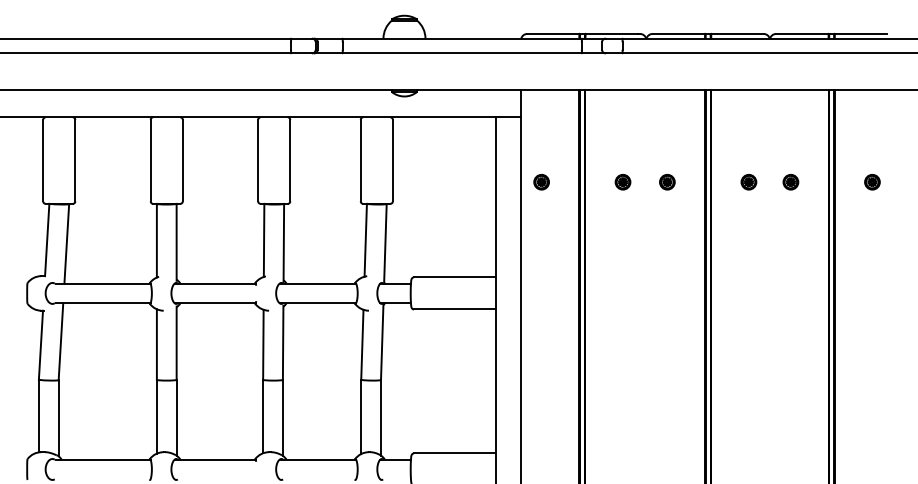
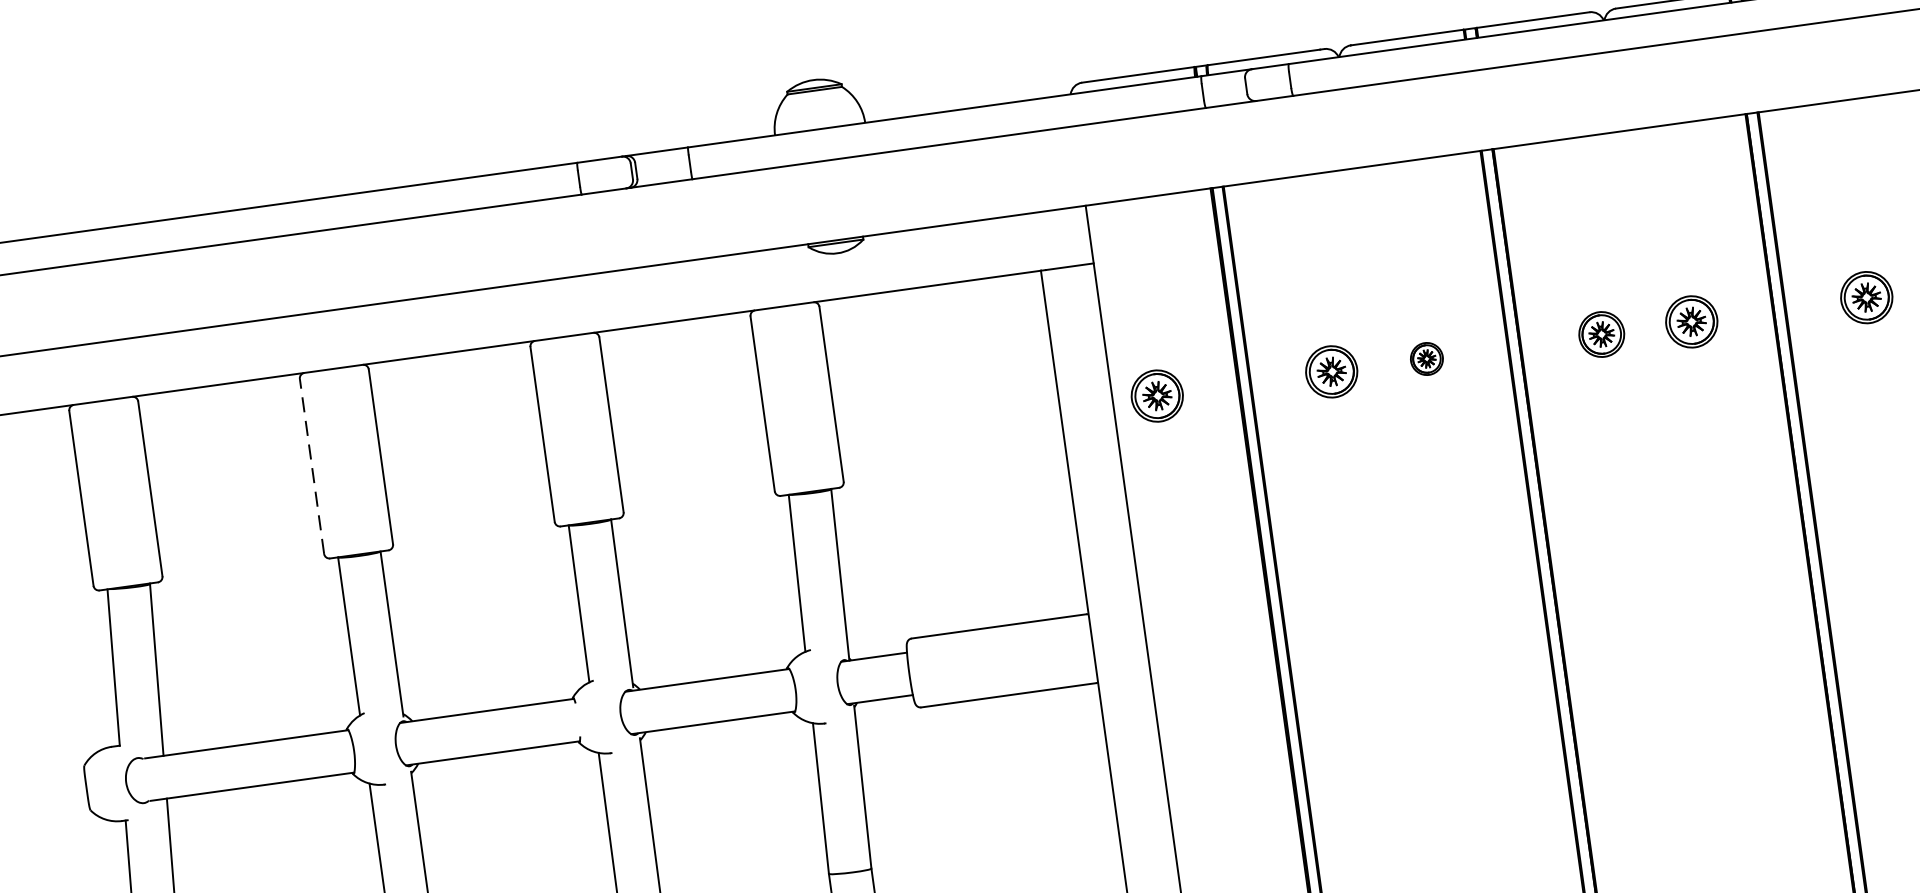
line: (150, 160) -> (311, 466), solid -> dashed
part: (541, 182) -> (1156, 397), size x1.6
part: (622, 182) -> (1330, 372), size x1.6
part: (748, 182) -> (1601, 335), size x1.4
part: (790, 182) -> (1691, 322), size x1.6
part: (872, 182) -> (1867, 298), size x1.6

